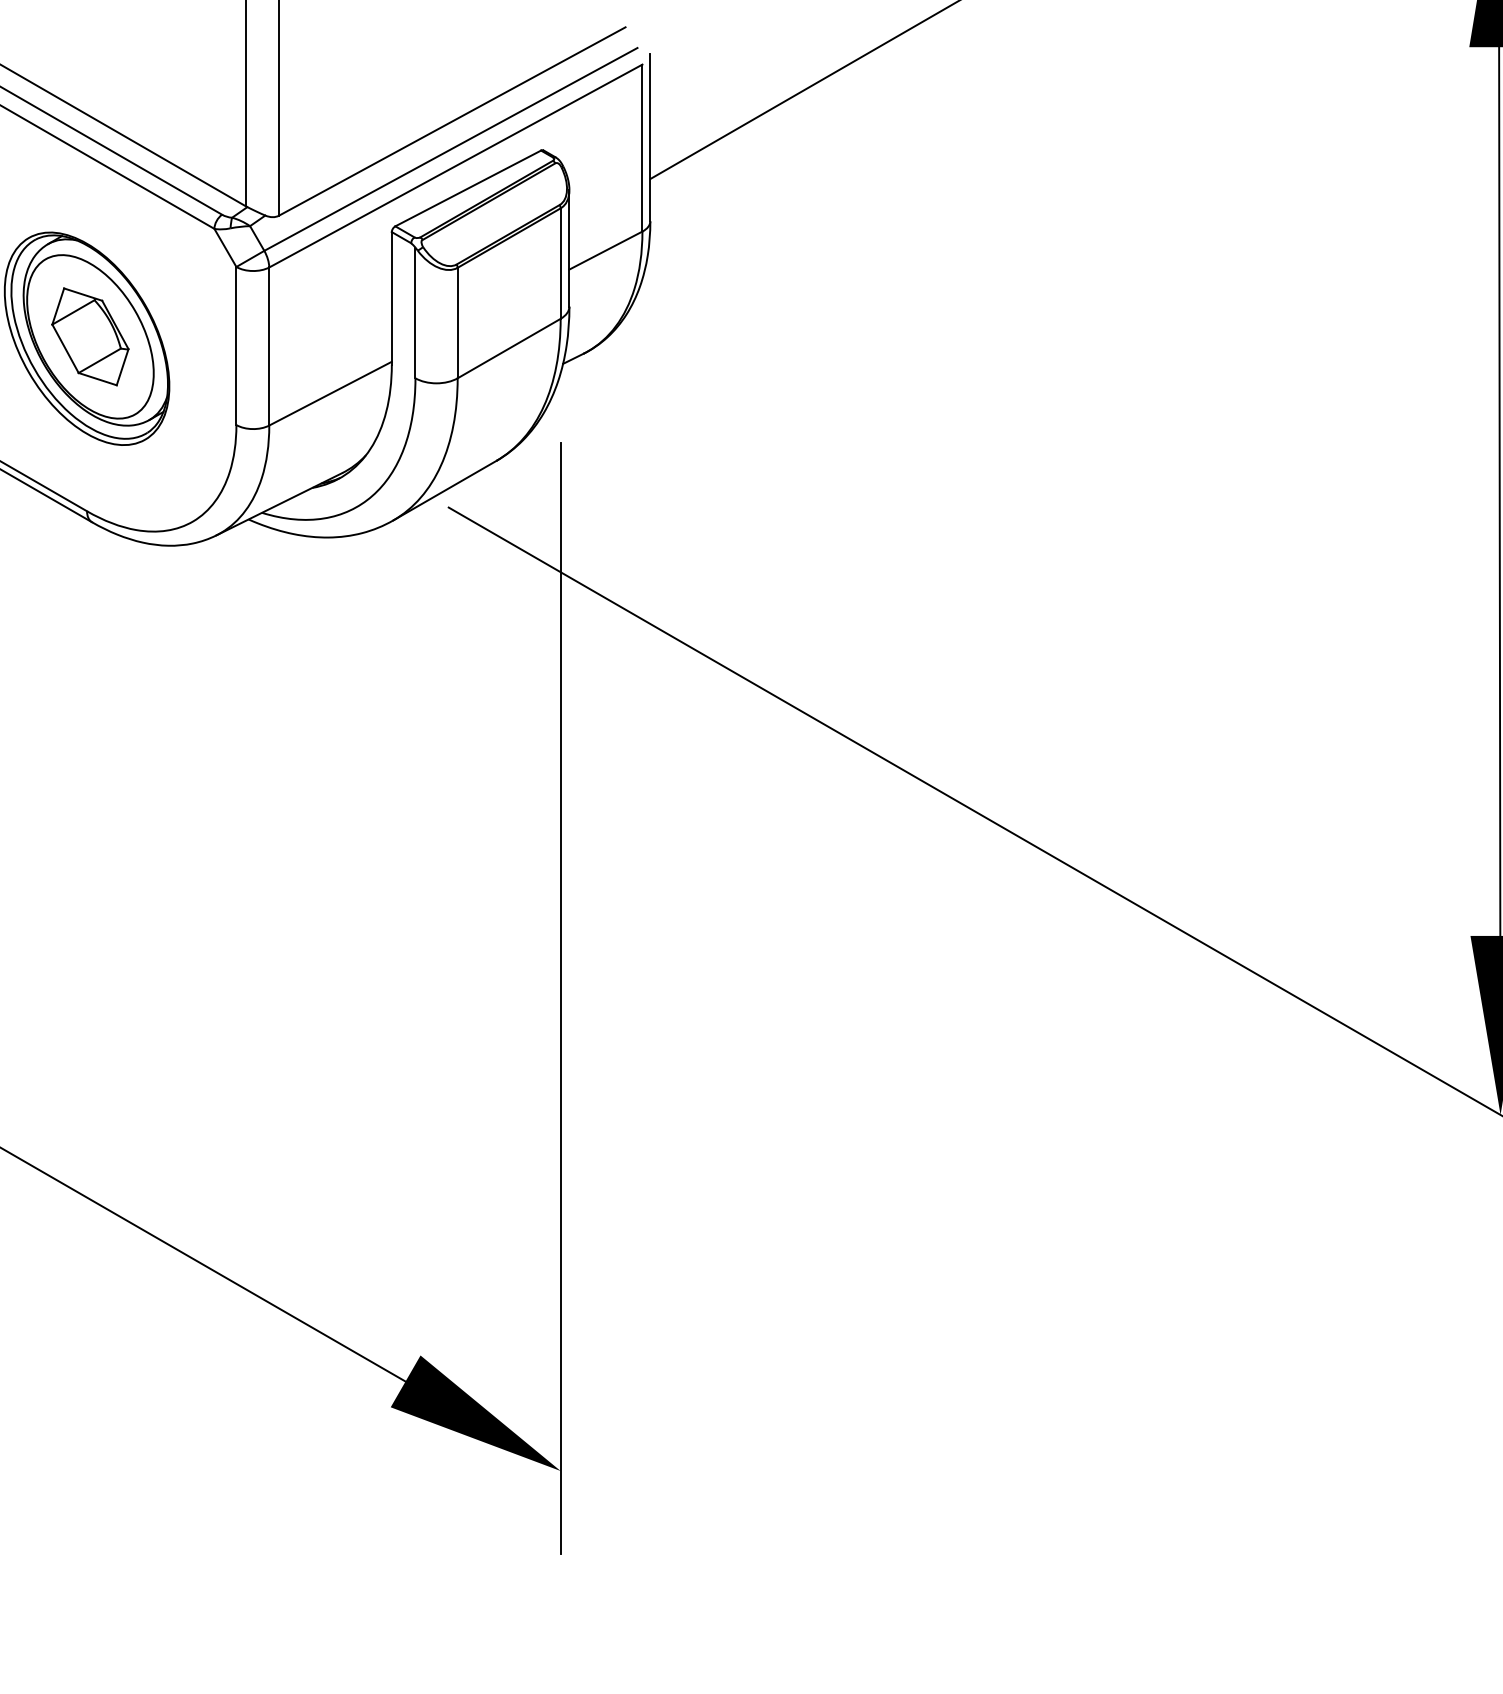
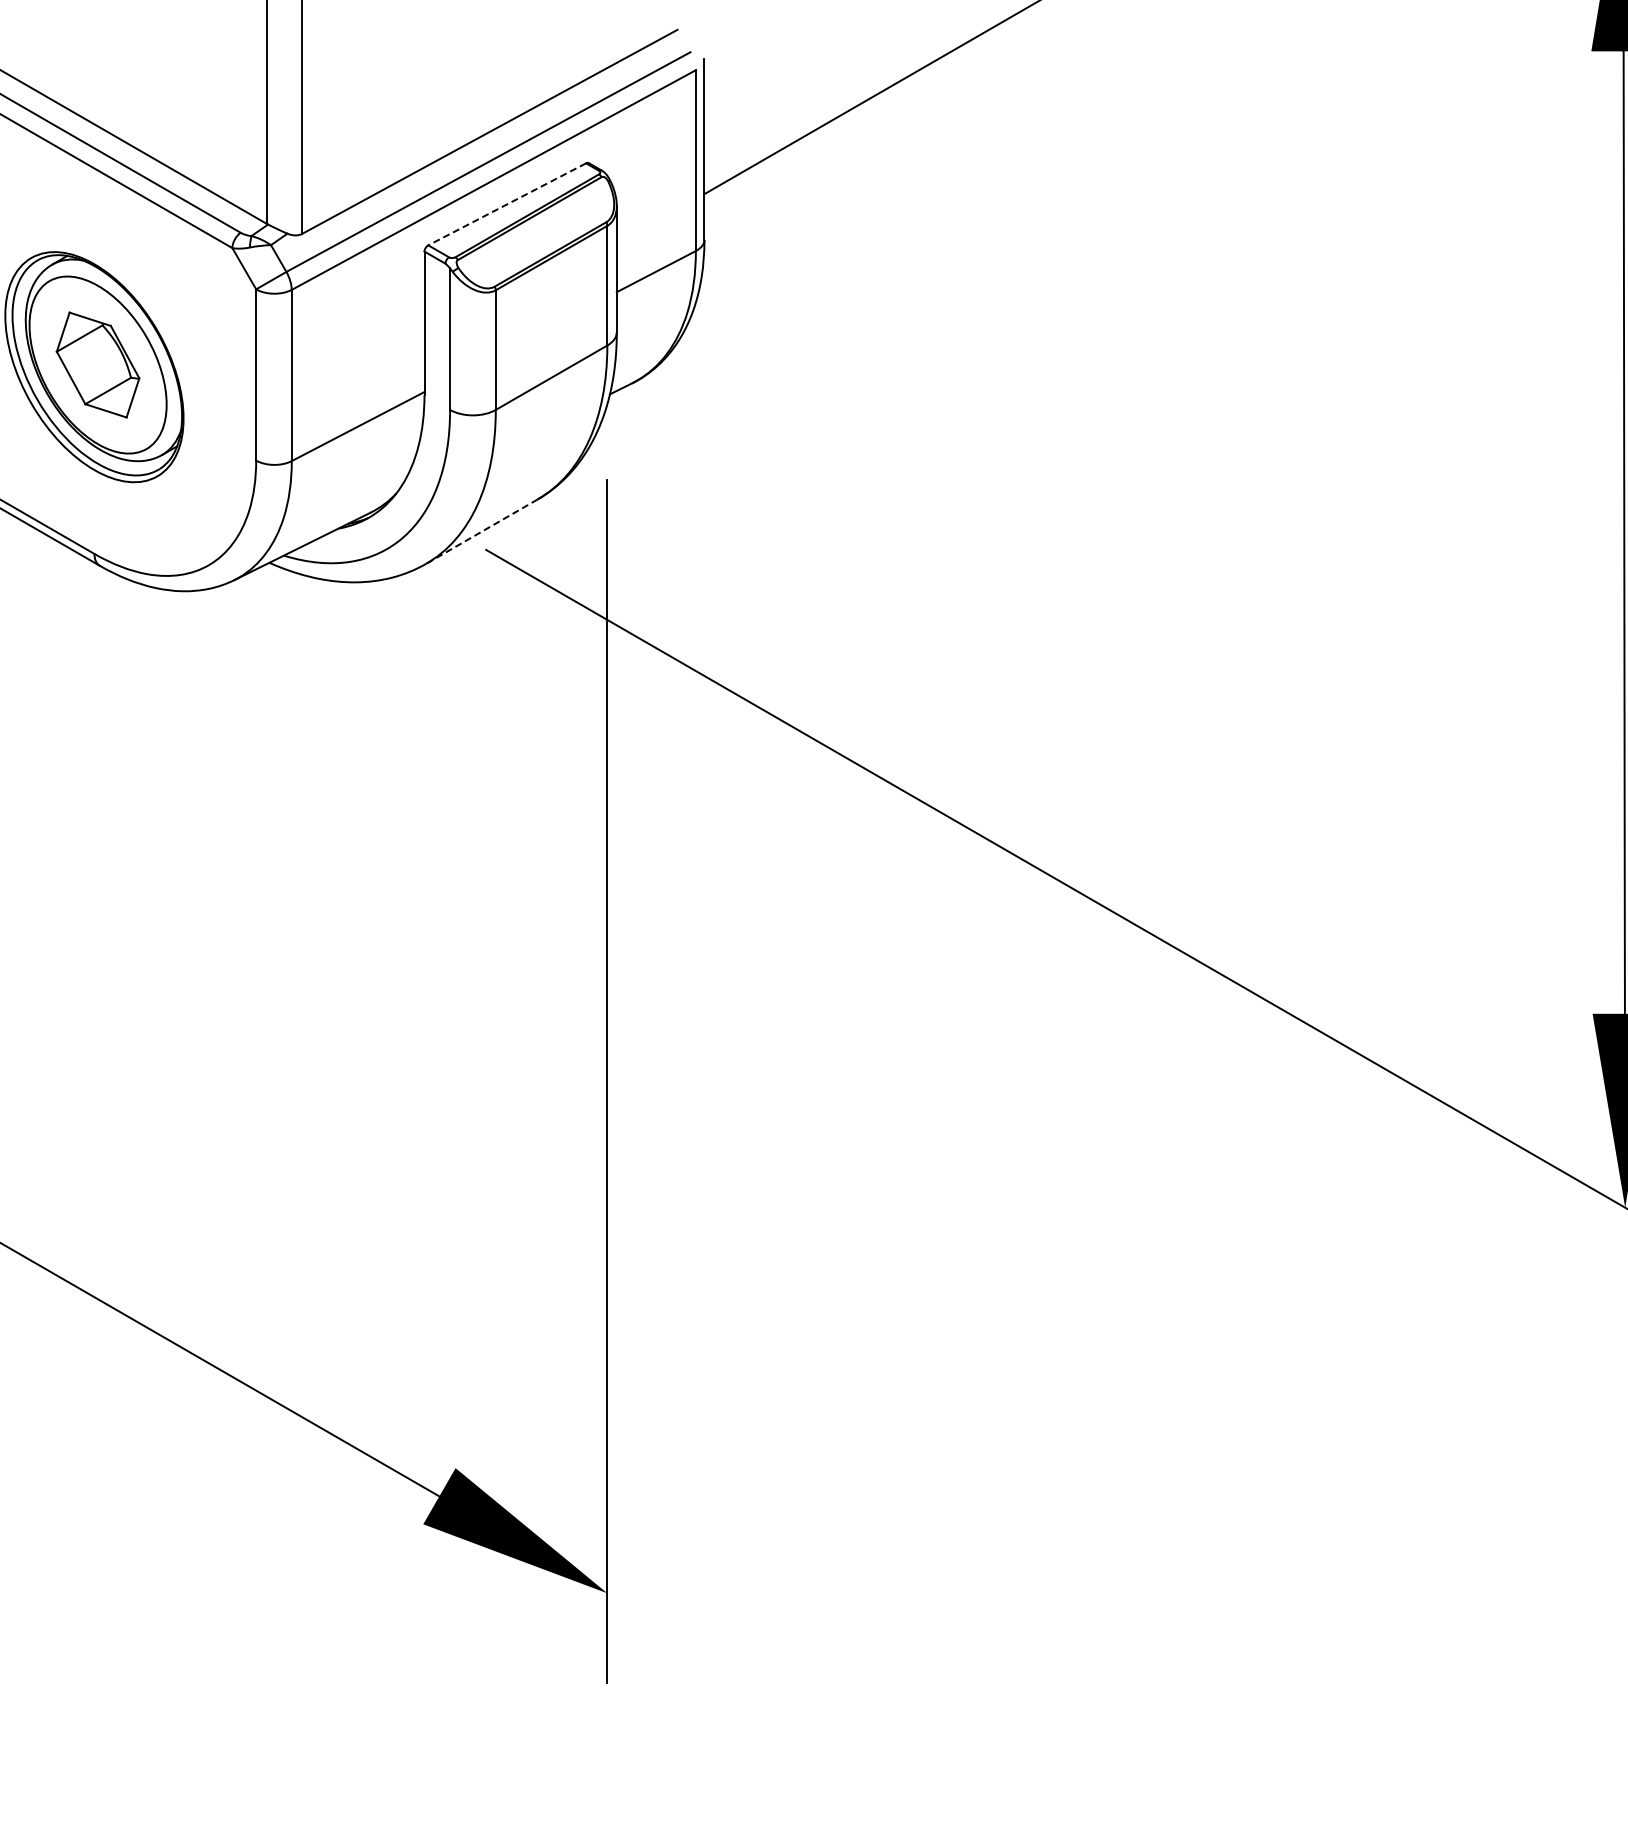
line: (468, 188) -> (507, 204), solid -> dashed
line: (444, 490) -> (481, 531), solid -> dashed

